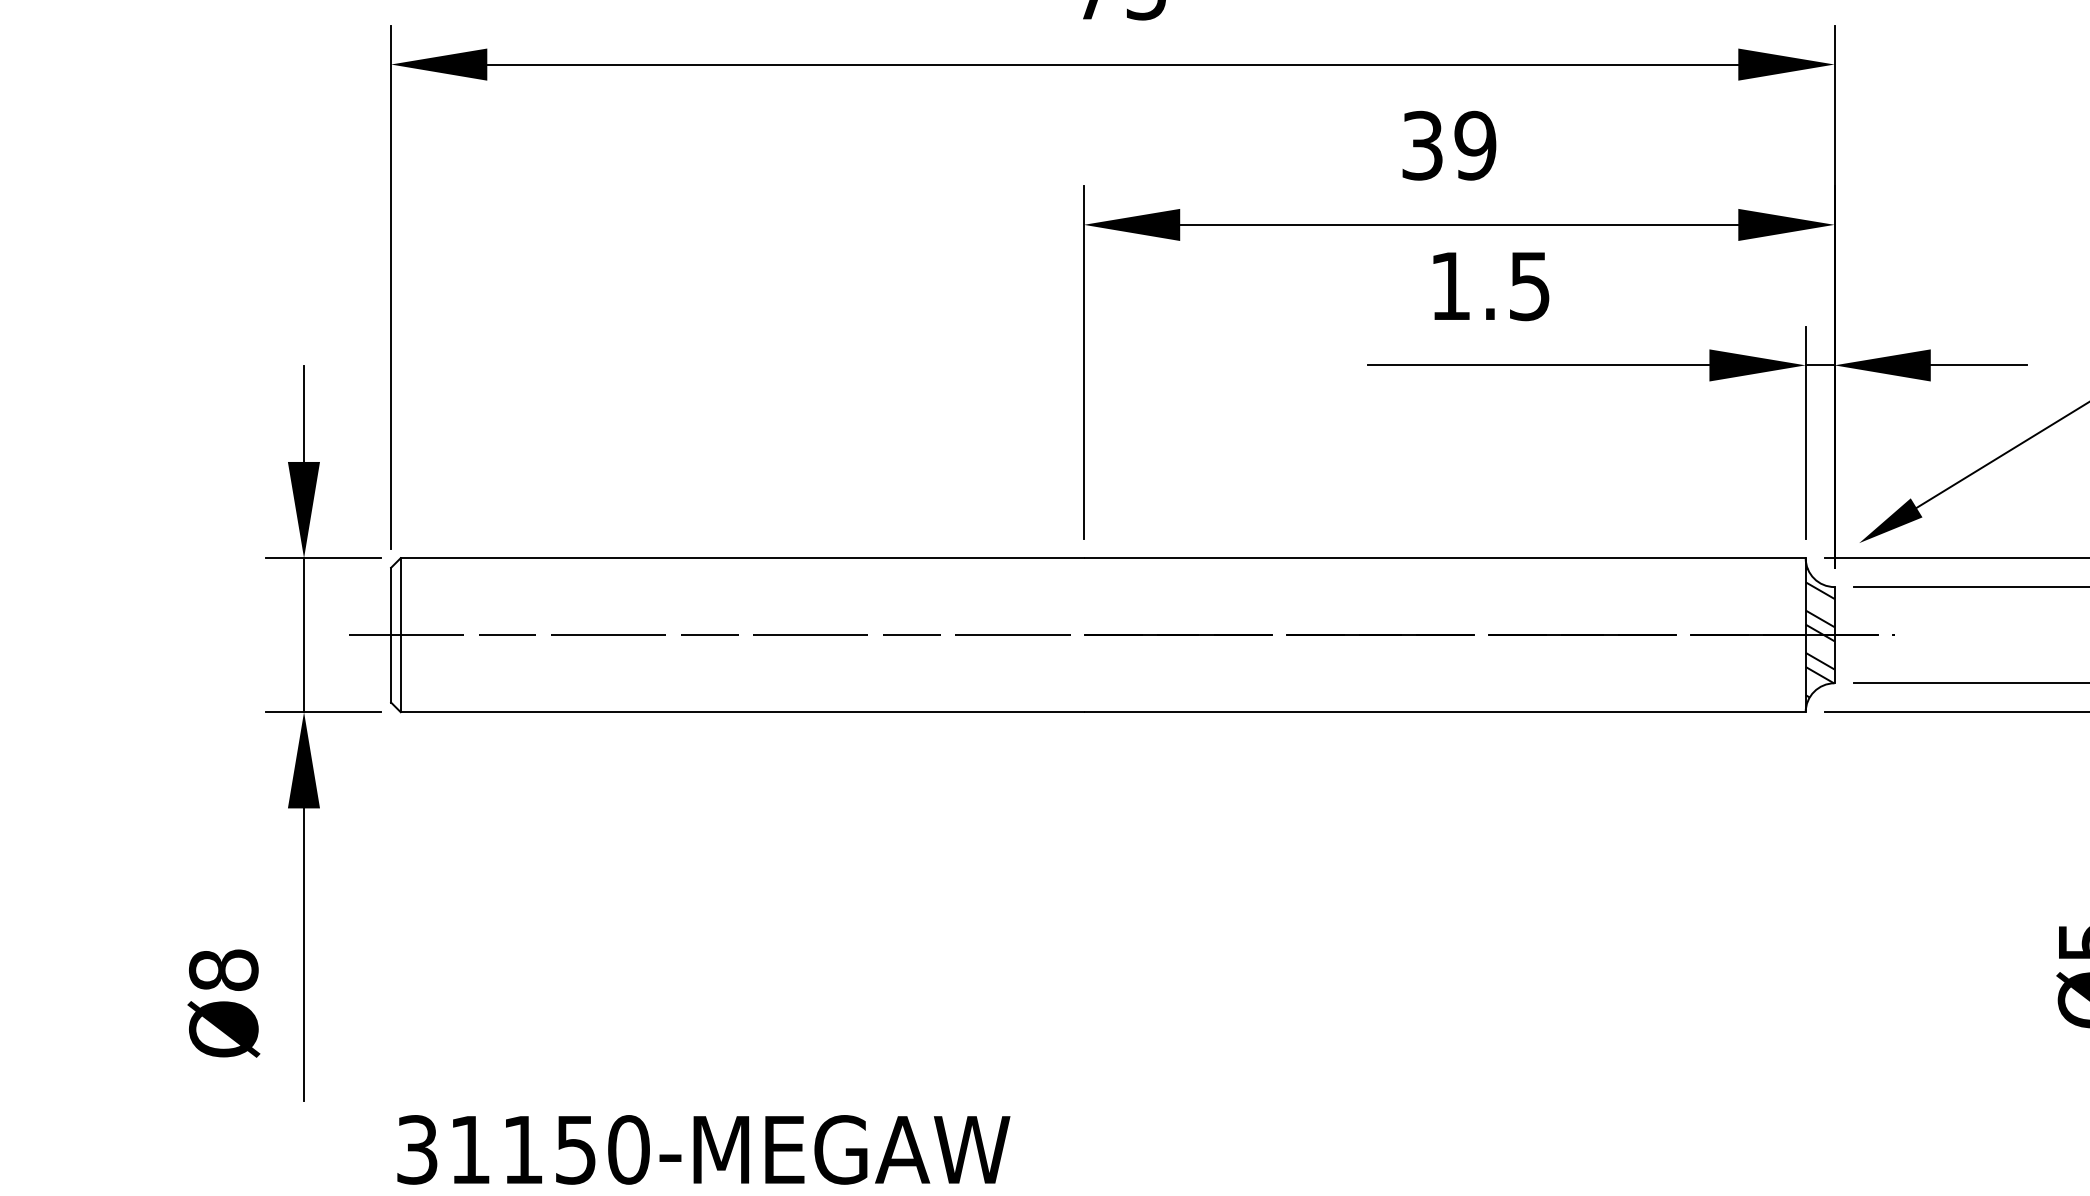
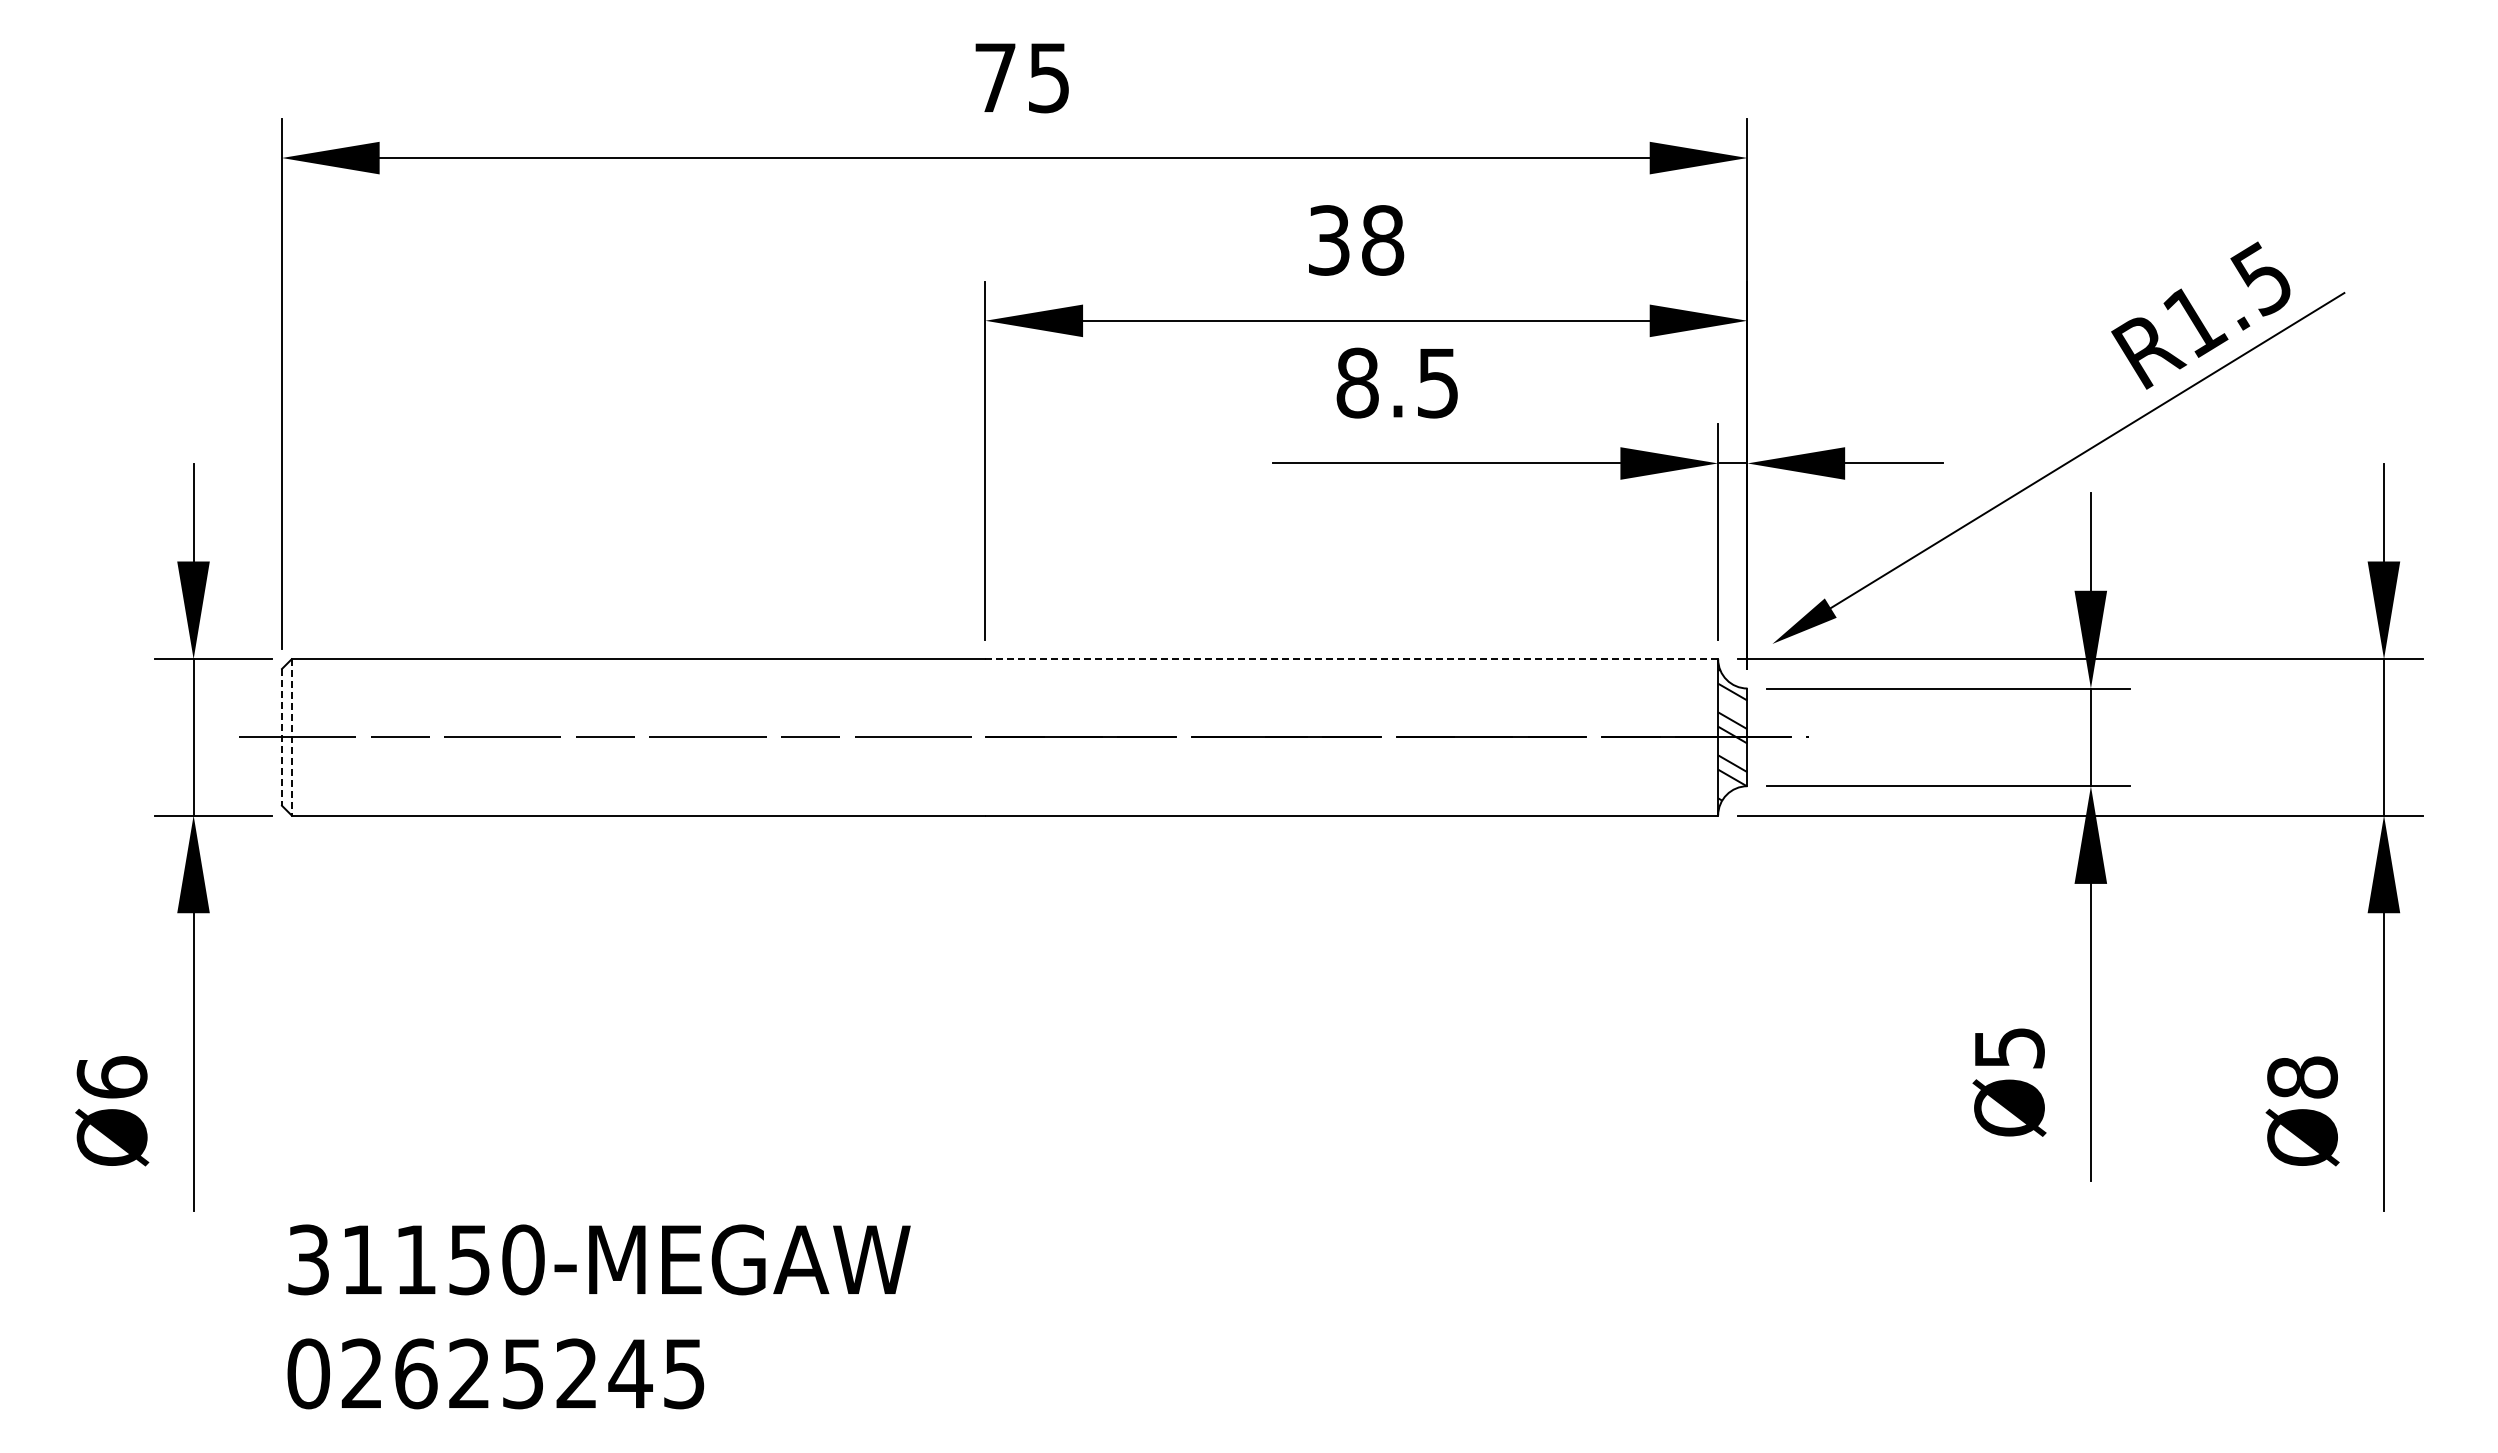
text: (1475, 145) -> (1382, 240), 39 -> 38
text: (1450, 285) -> (1357, 382), 1.5 -> 8.5
line: (1444, 558) -> (1351, 659), solid -> dashed
line: (390, 635) -> (281, 737), solid -> dashed
line: (400, 635) -> (291, 737), solid -> dashed
text: (223, 970) -> (111, 1077), Ø8 -> Ø6

